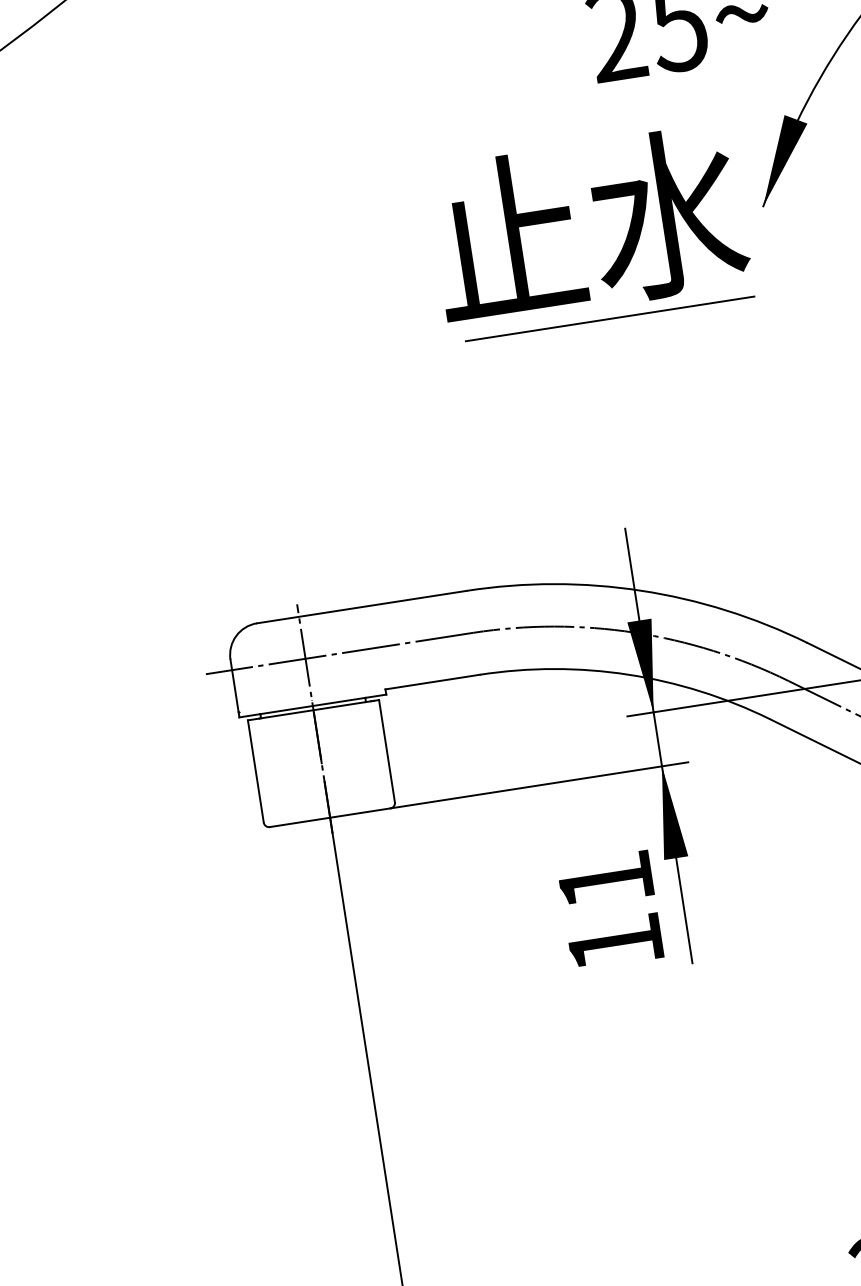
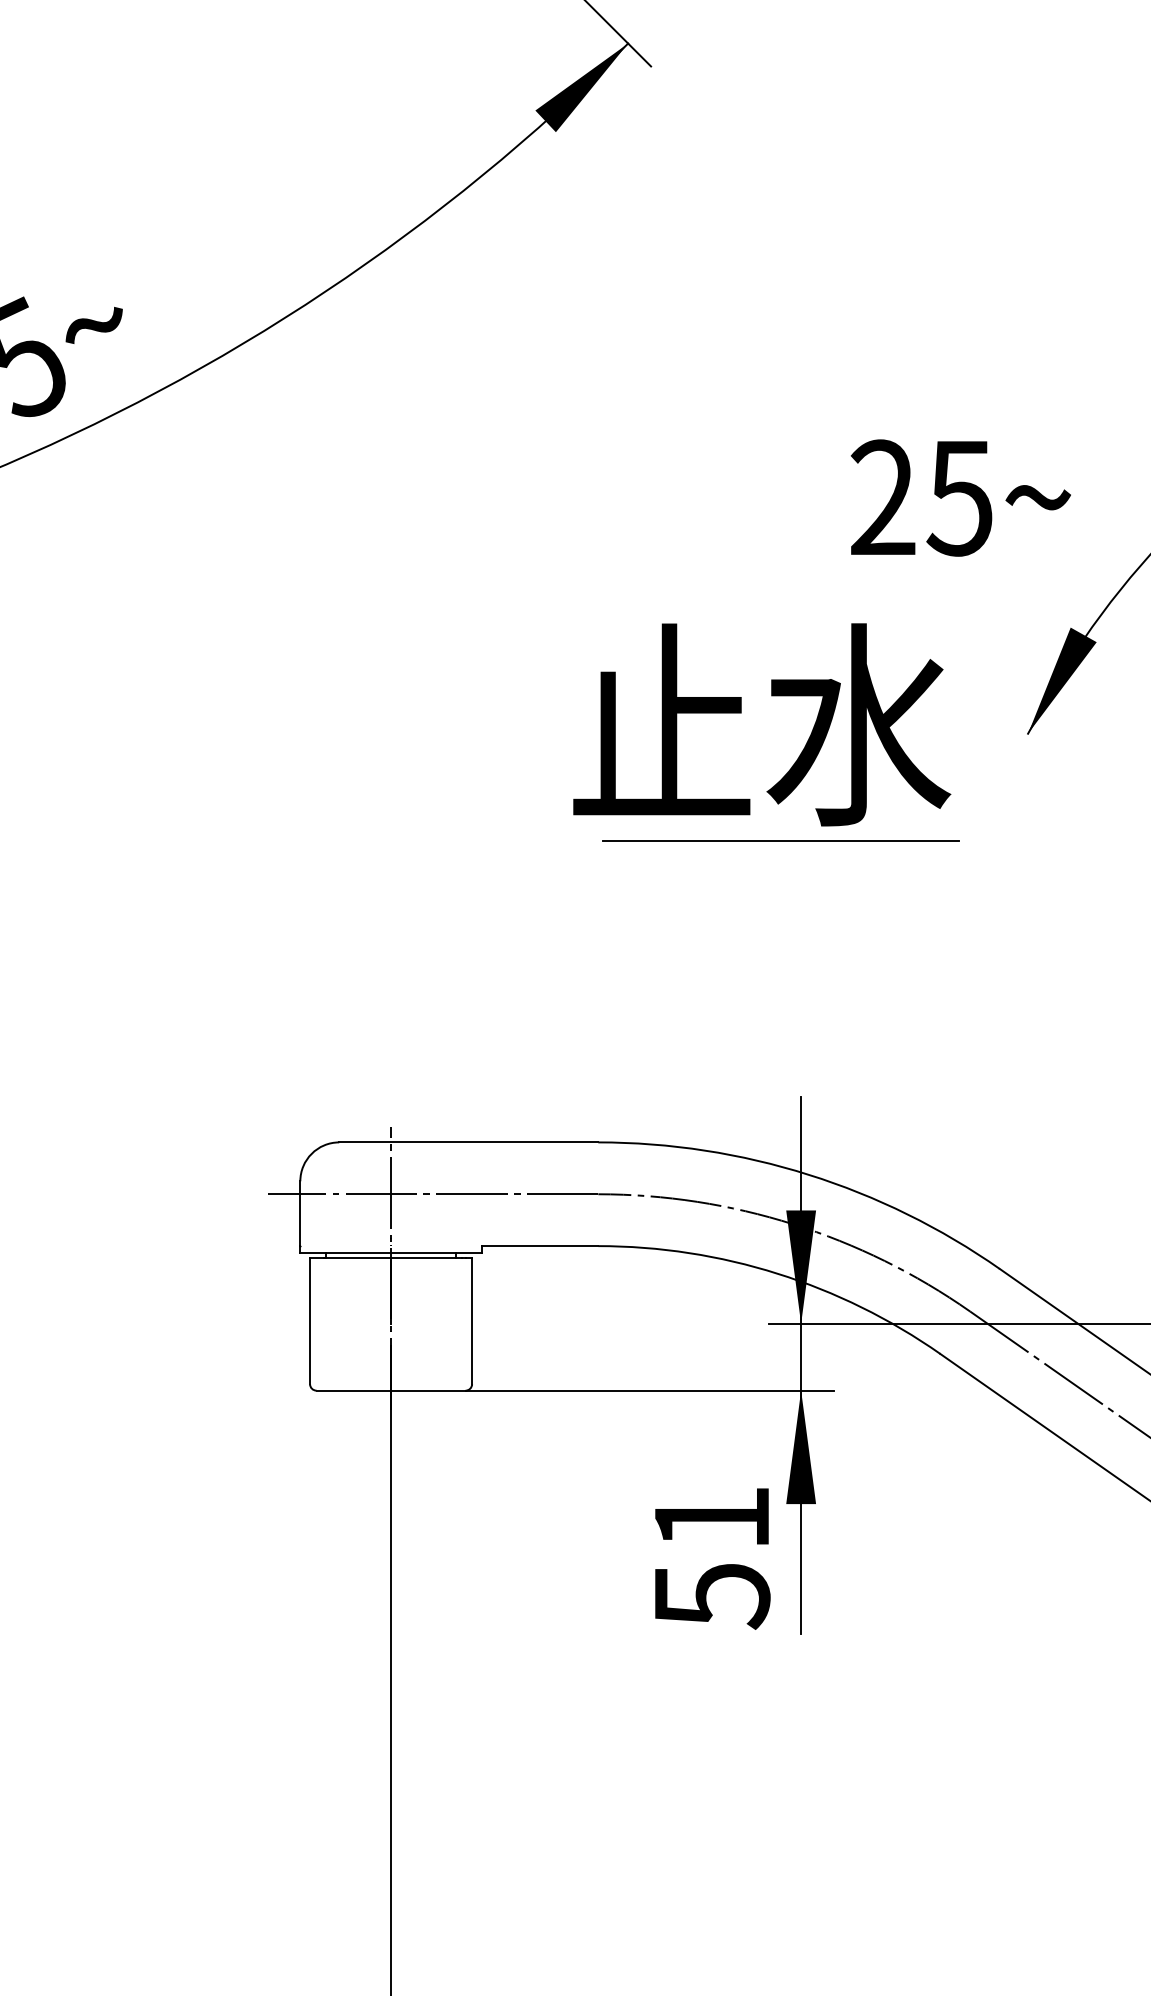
text: (589, 225) -> (762, 724), moved
line: (609, 318) -> (780, 840), moved
text: (616, 944) -> (712, 1596), 11 -> 51

